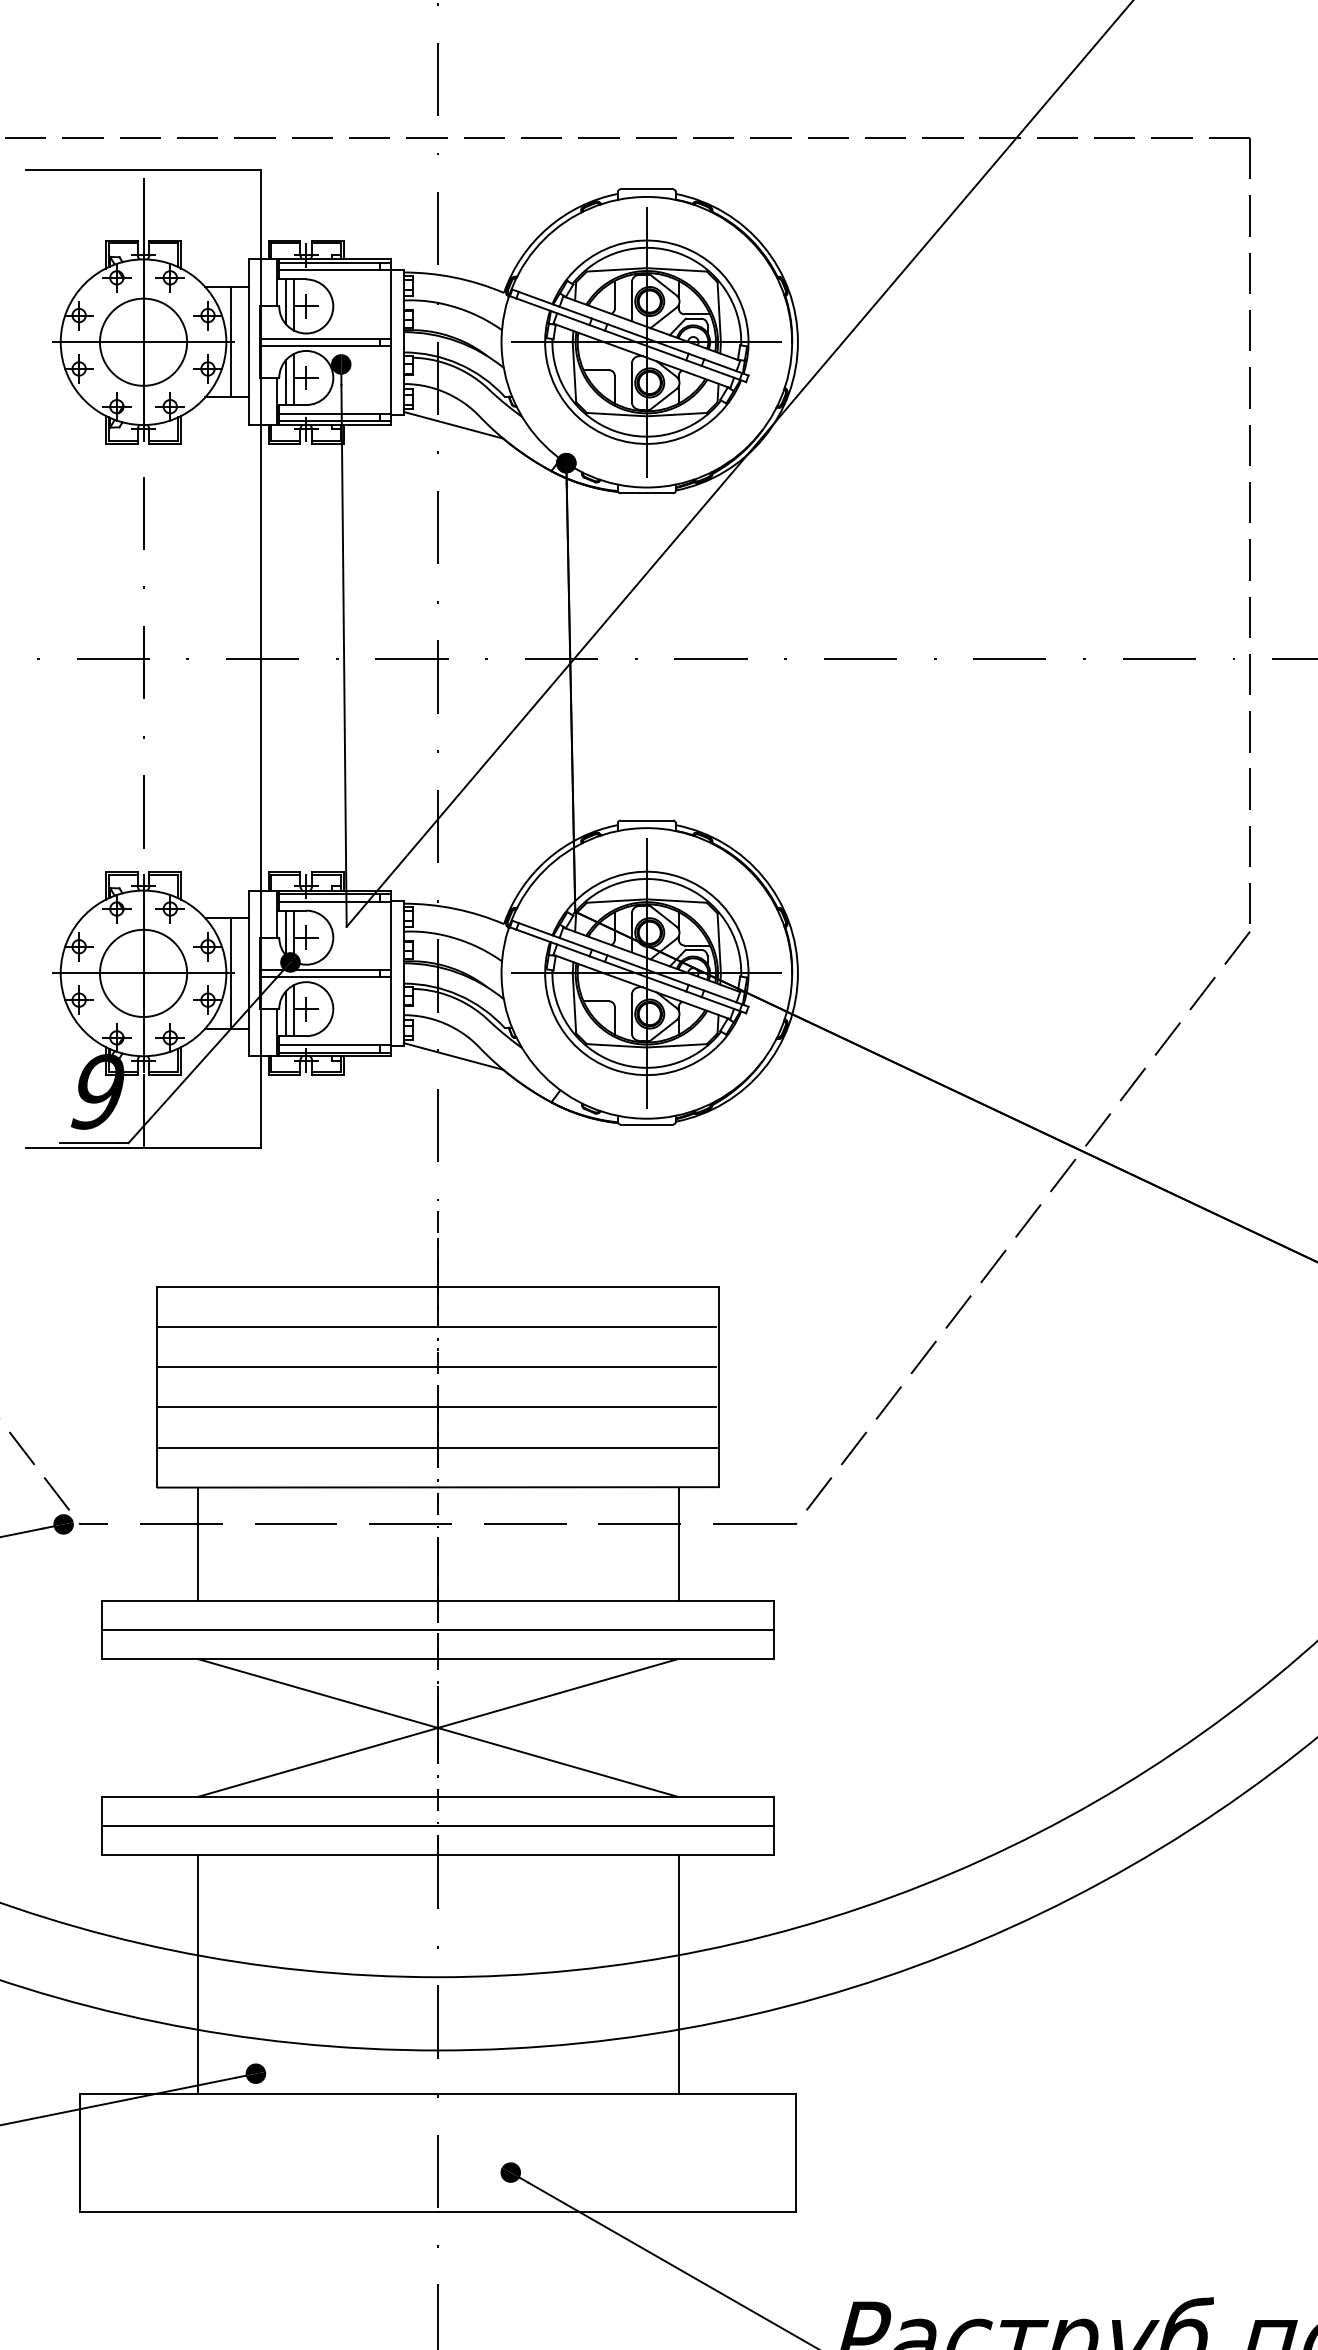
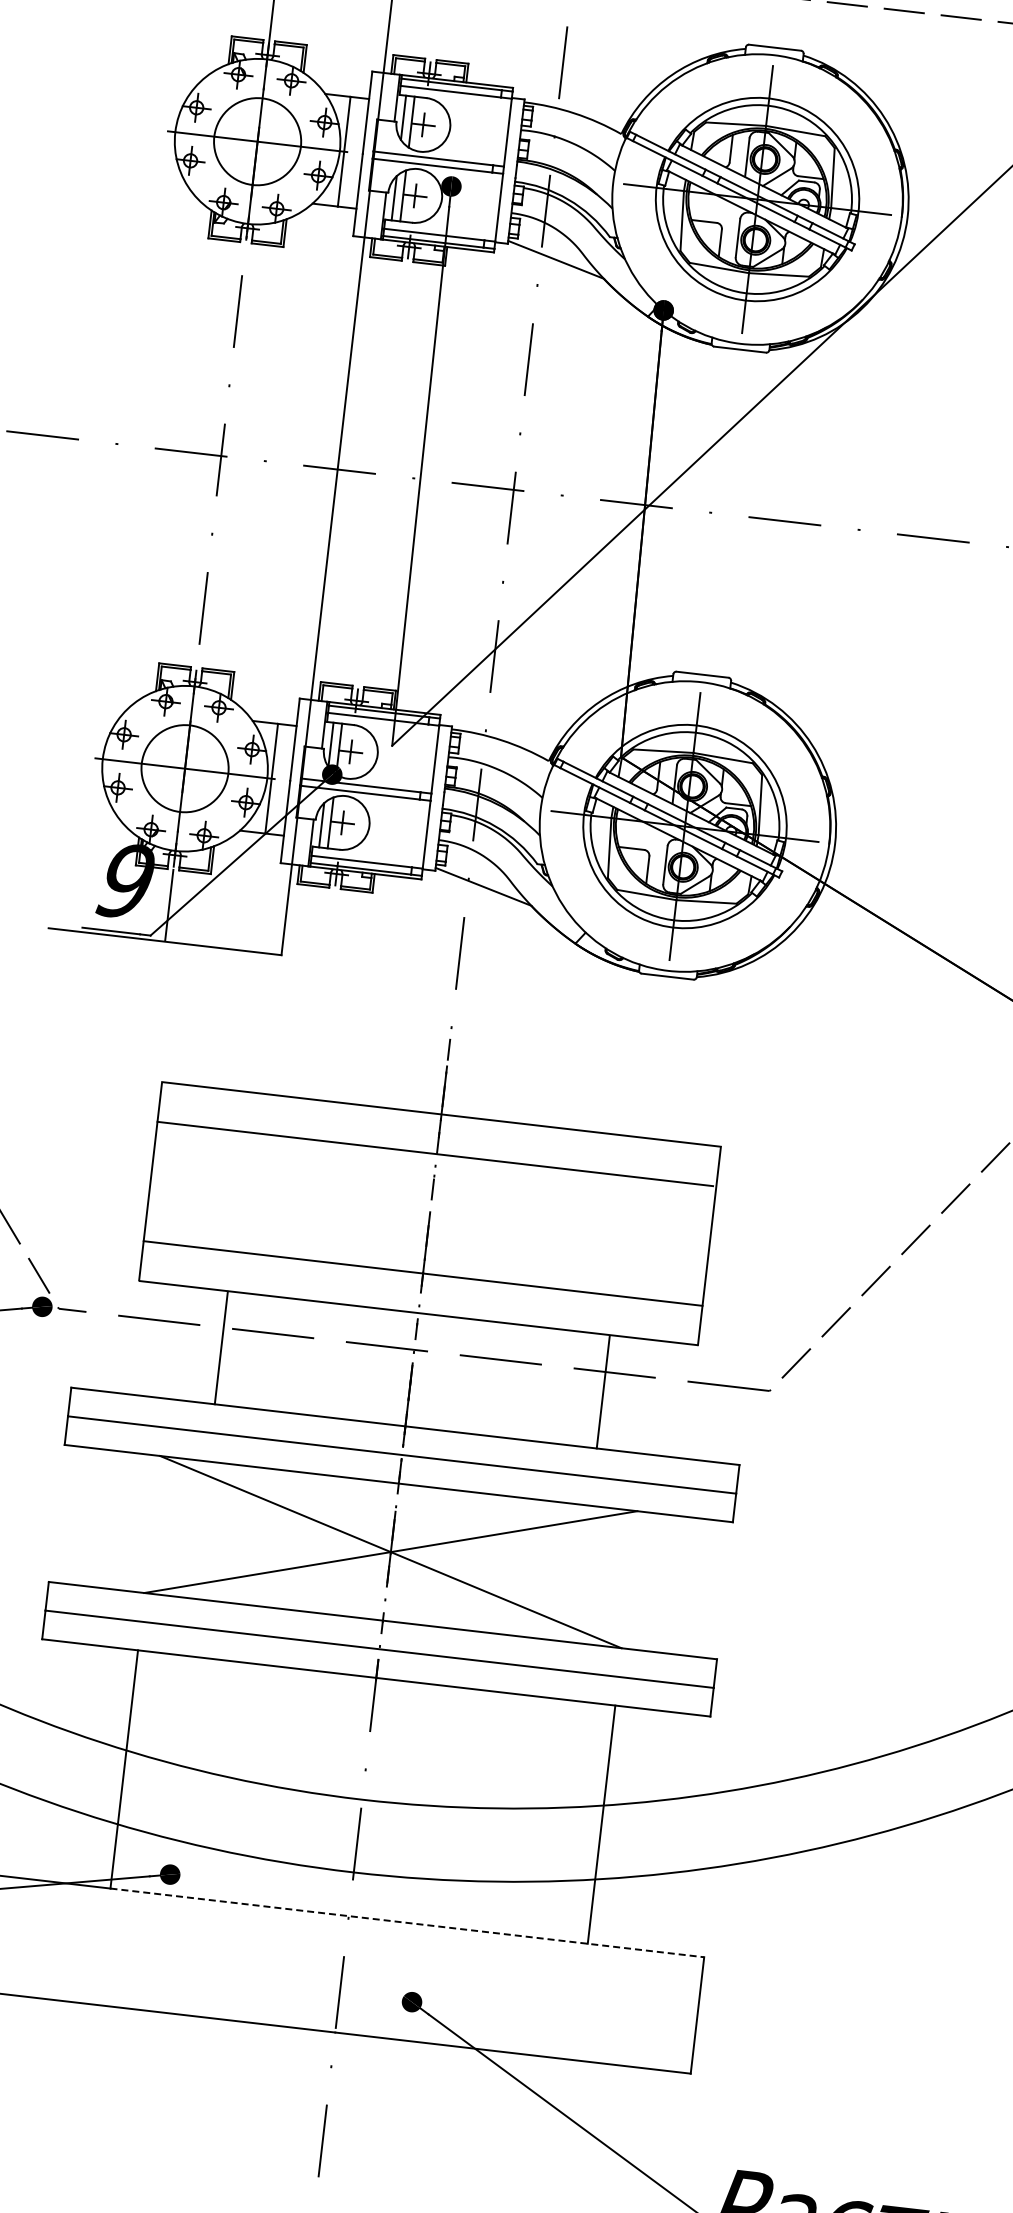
line: (436, 1367) -> (430, 1193), removed
line: (436, 1407) -> (426, 1233), removed
line: (198, 1544) -> (221, 1347), moved
line: (678, 1544) -> (603, 1391), moved
line: (497, 2094) -> (407, 1923), solid -> dashed

